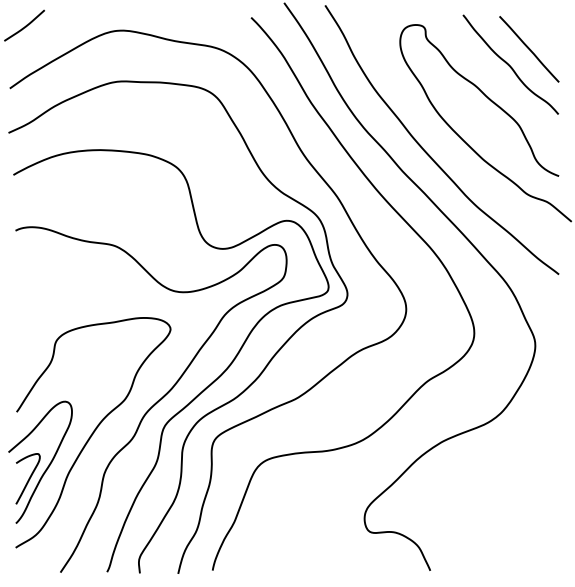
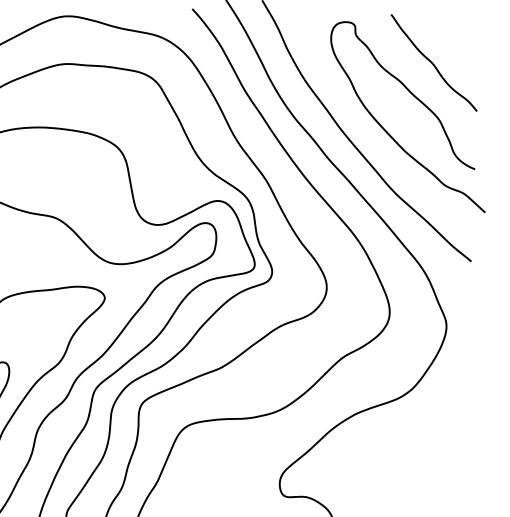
line: (529, 49) -> (452, 49), removed

